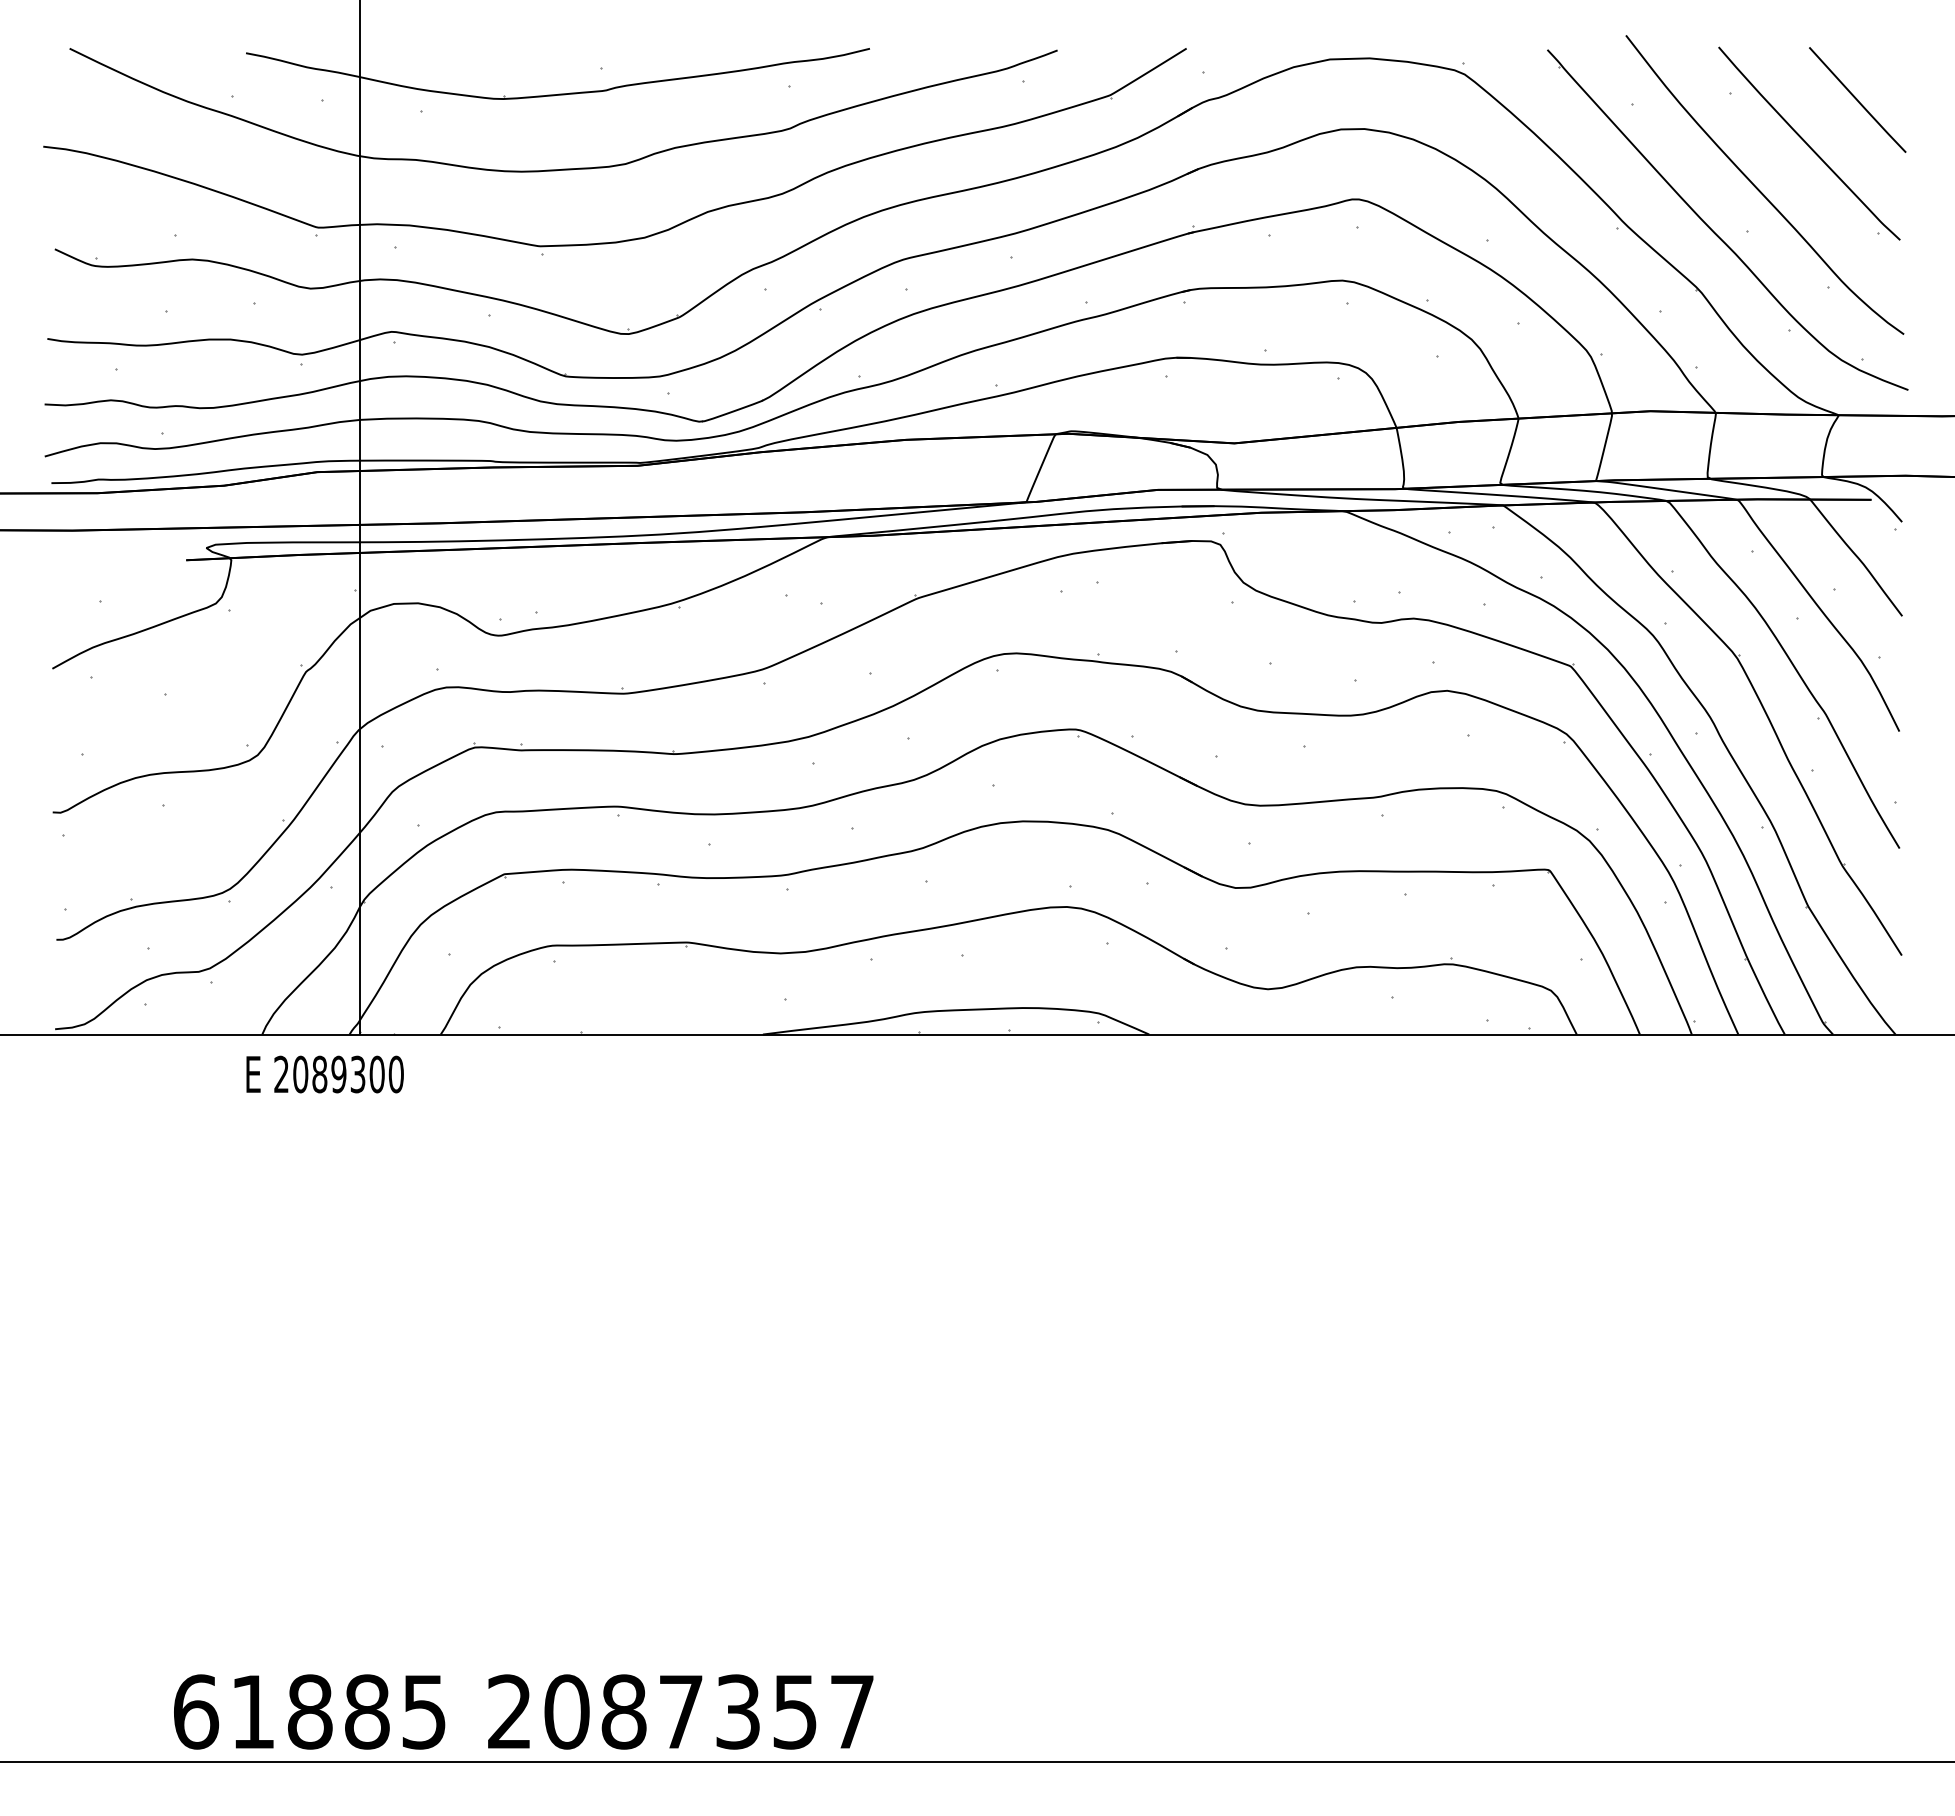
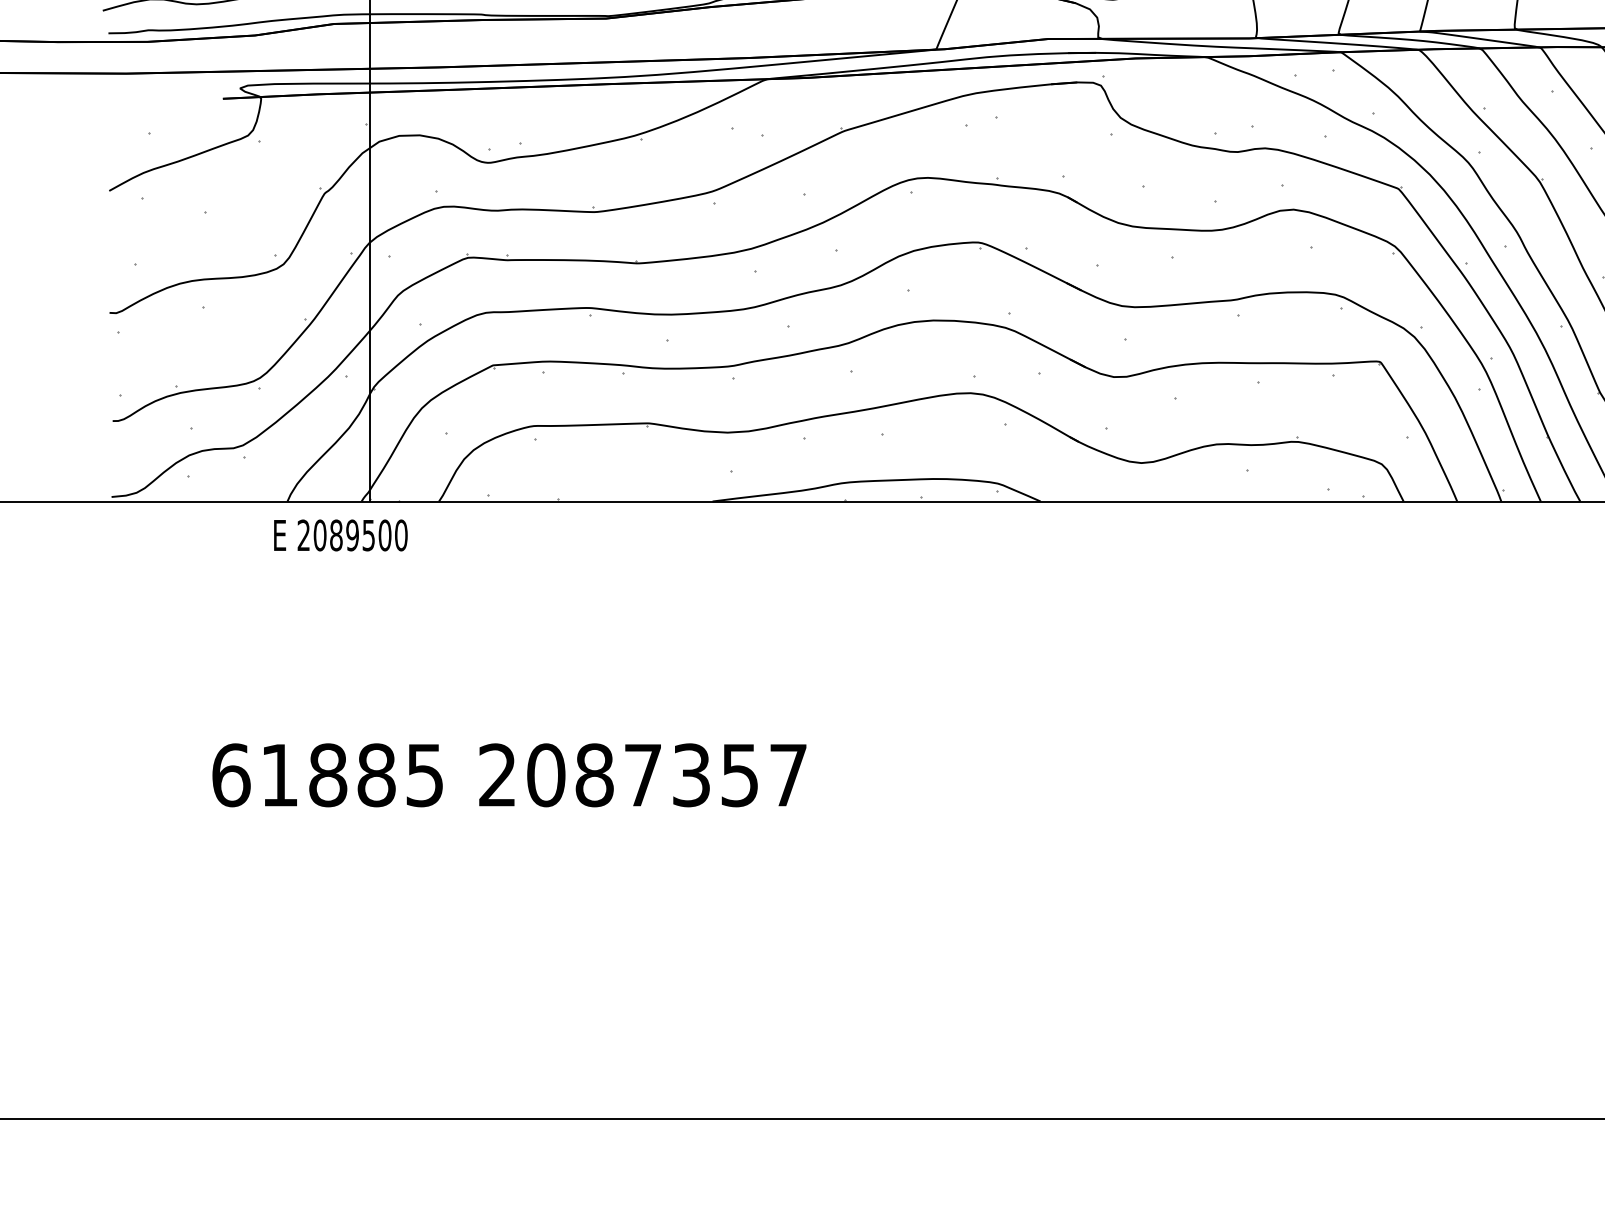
text: (358, 1073) -> (369, 534), 2089300 -> 2089500
text: (523, 1711) -> (509, 774), moved

